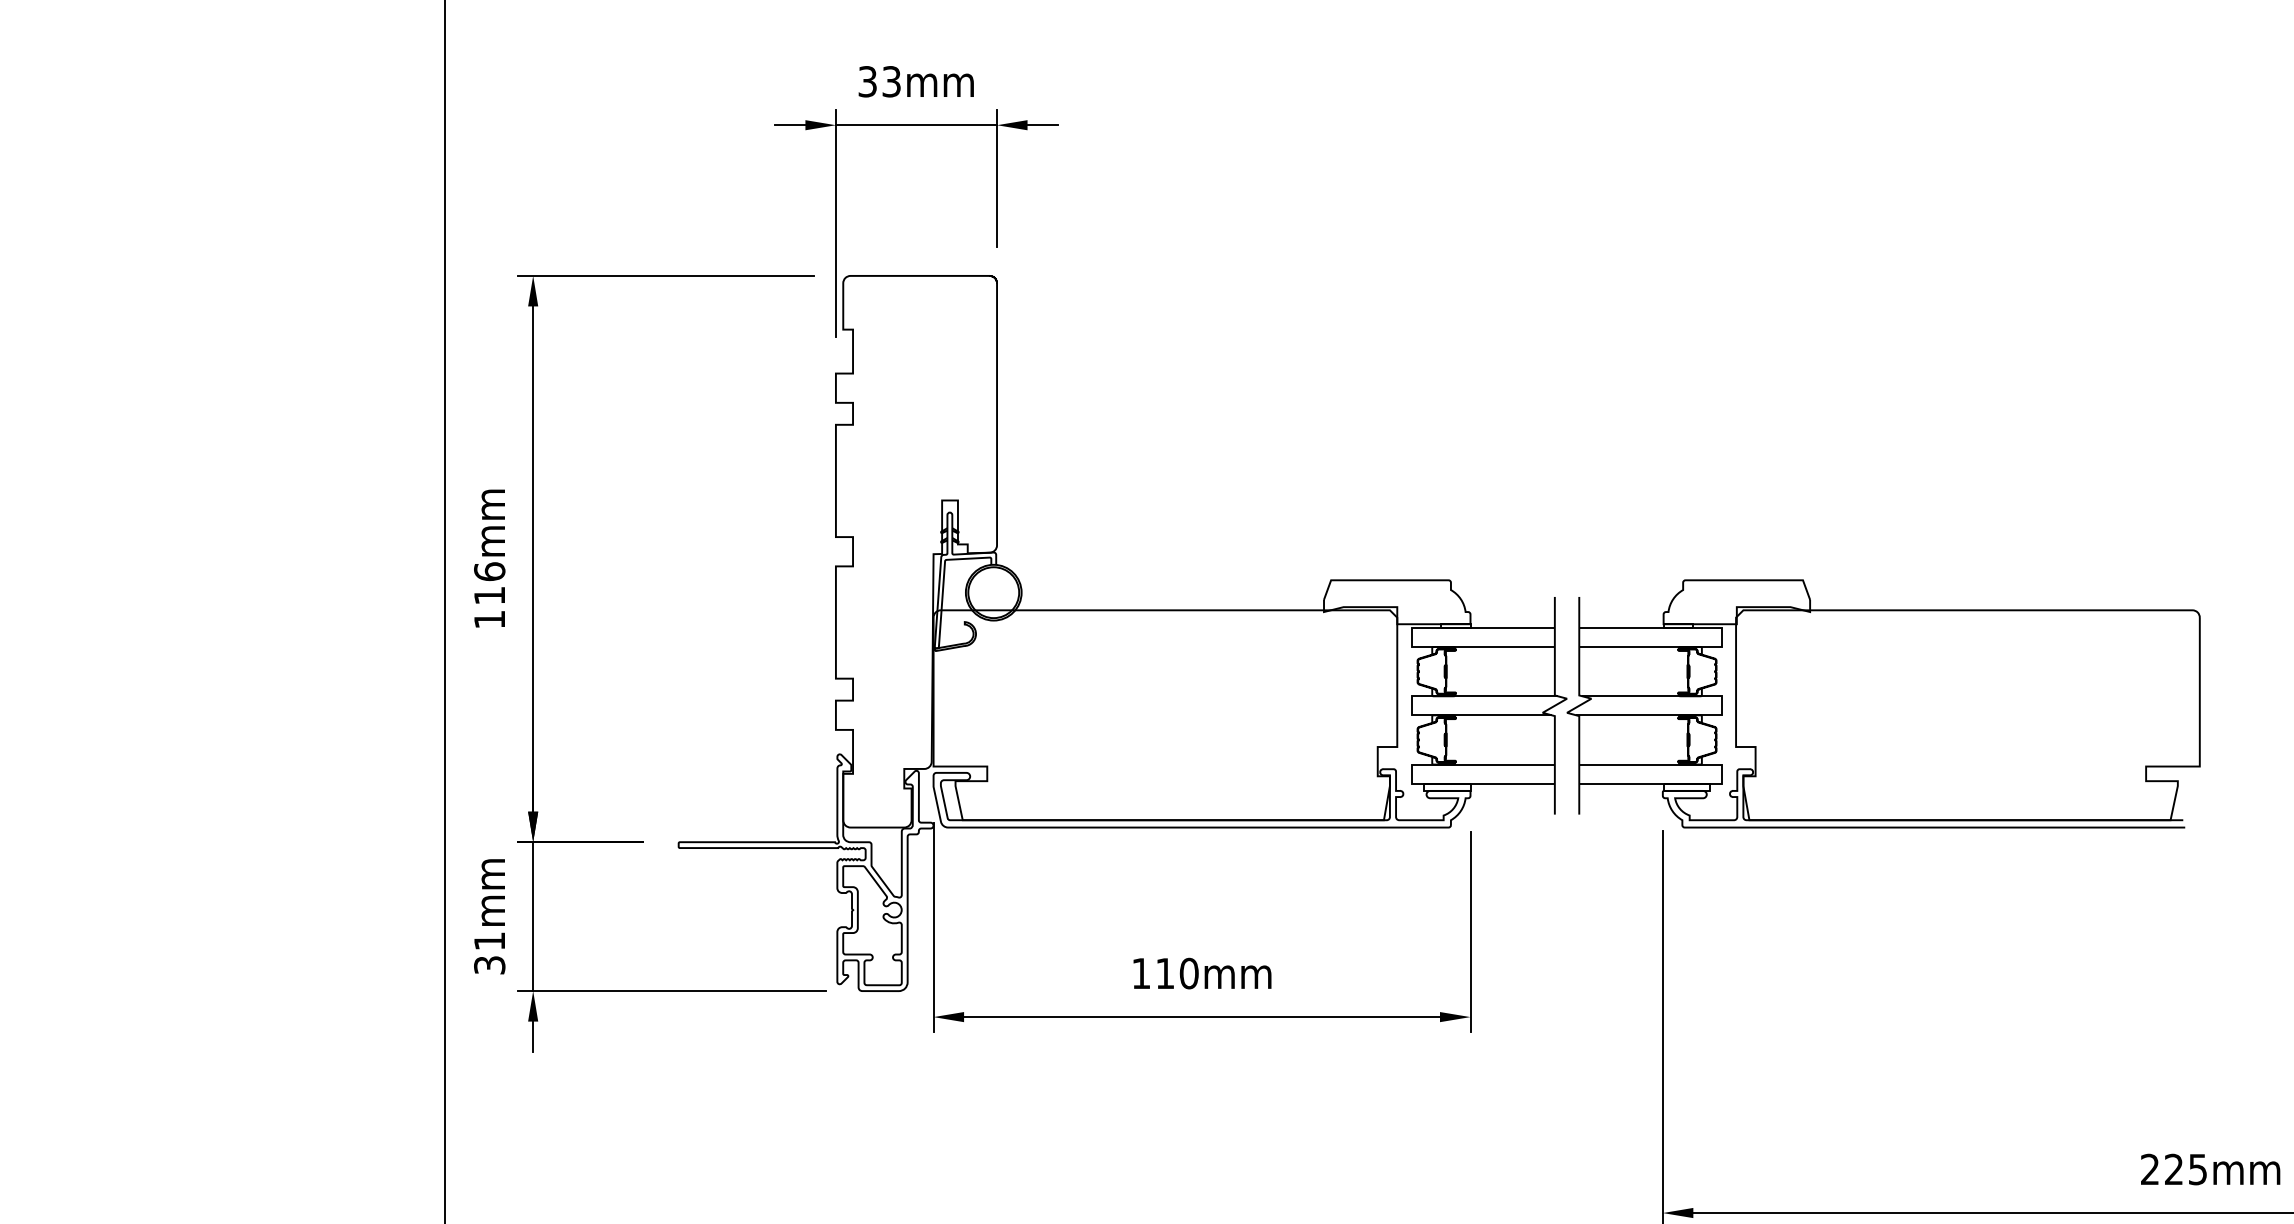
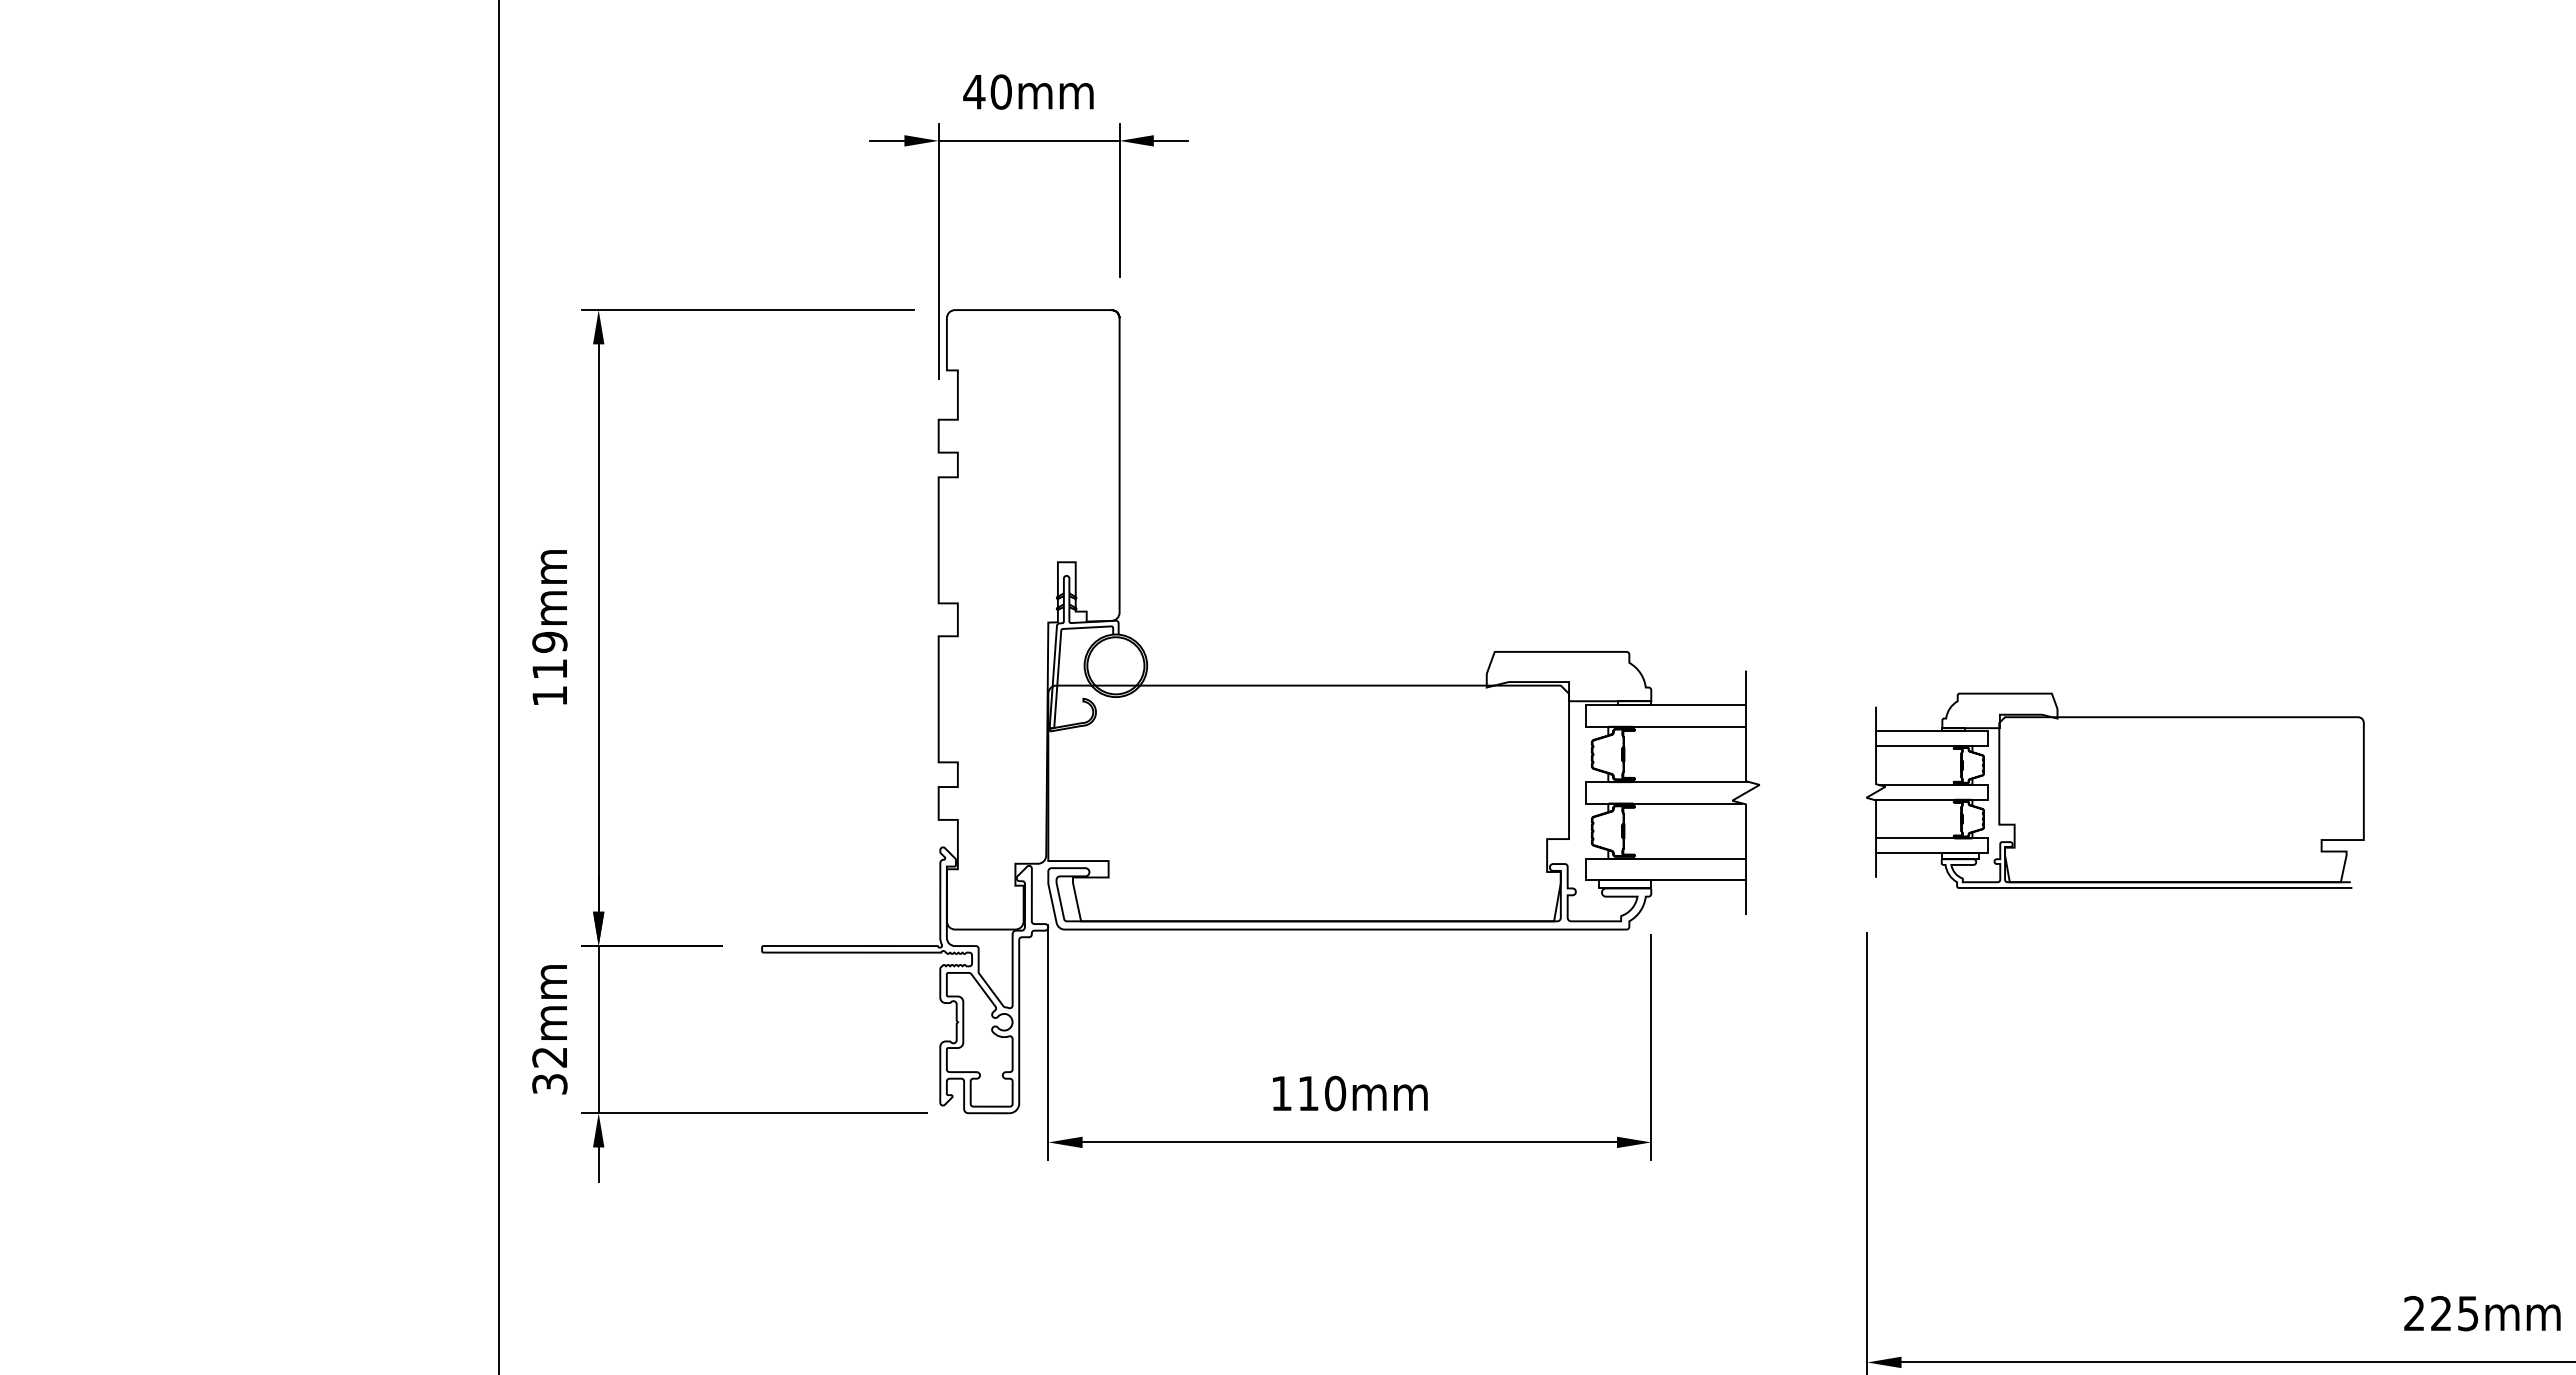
text: (879, 81) -> (987, 91), 33mm -> 40mm
text: (489, 571) -> (549, 642), 116mm -> 119mm
part: (1883, 703) -> (2115, 790), size x0.7
text: (489, 941) -> (549, 1057), 31mm -> 32mm

